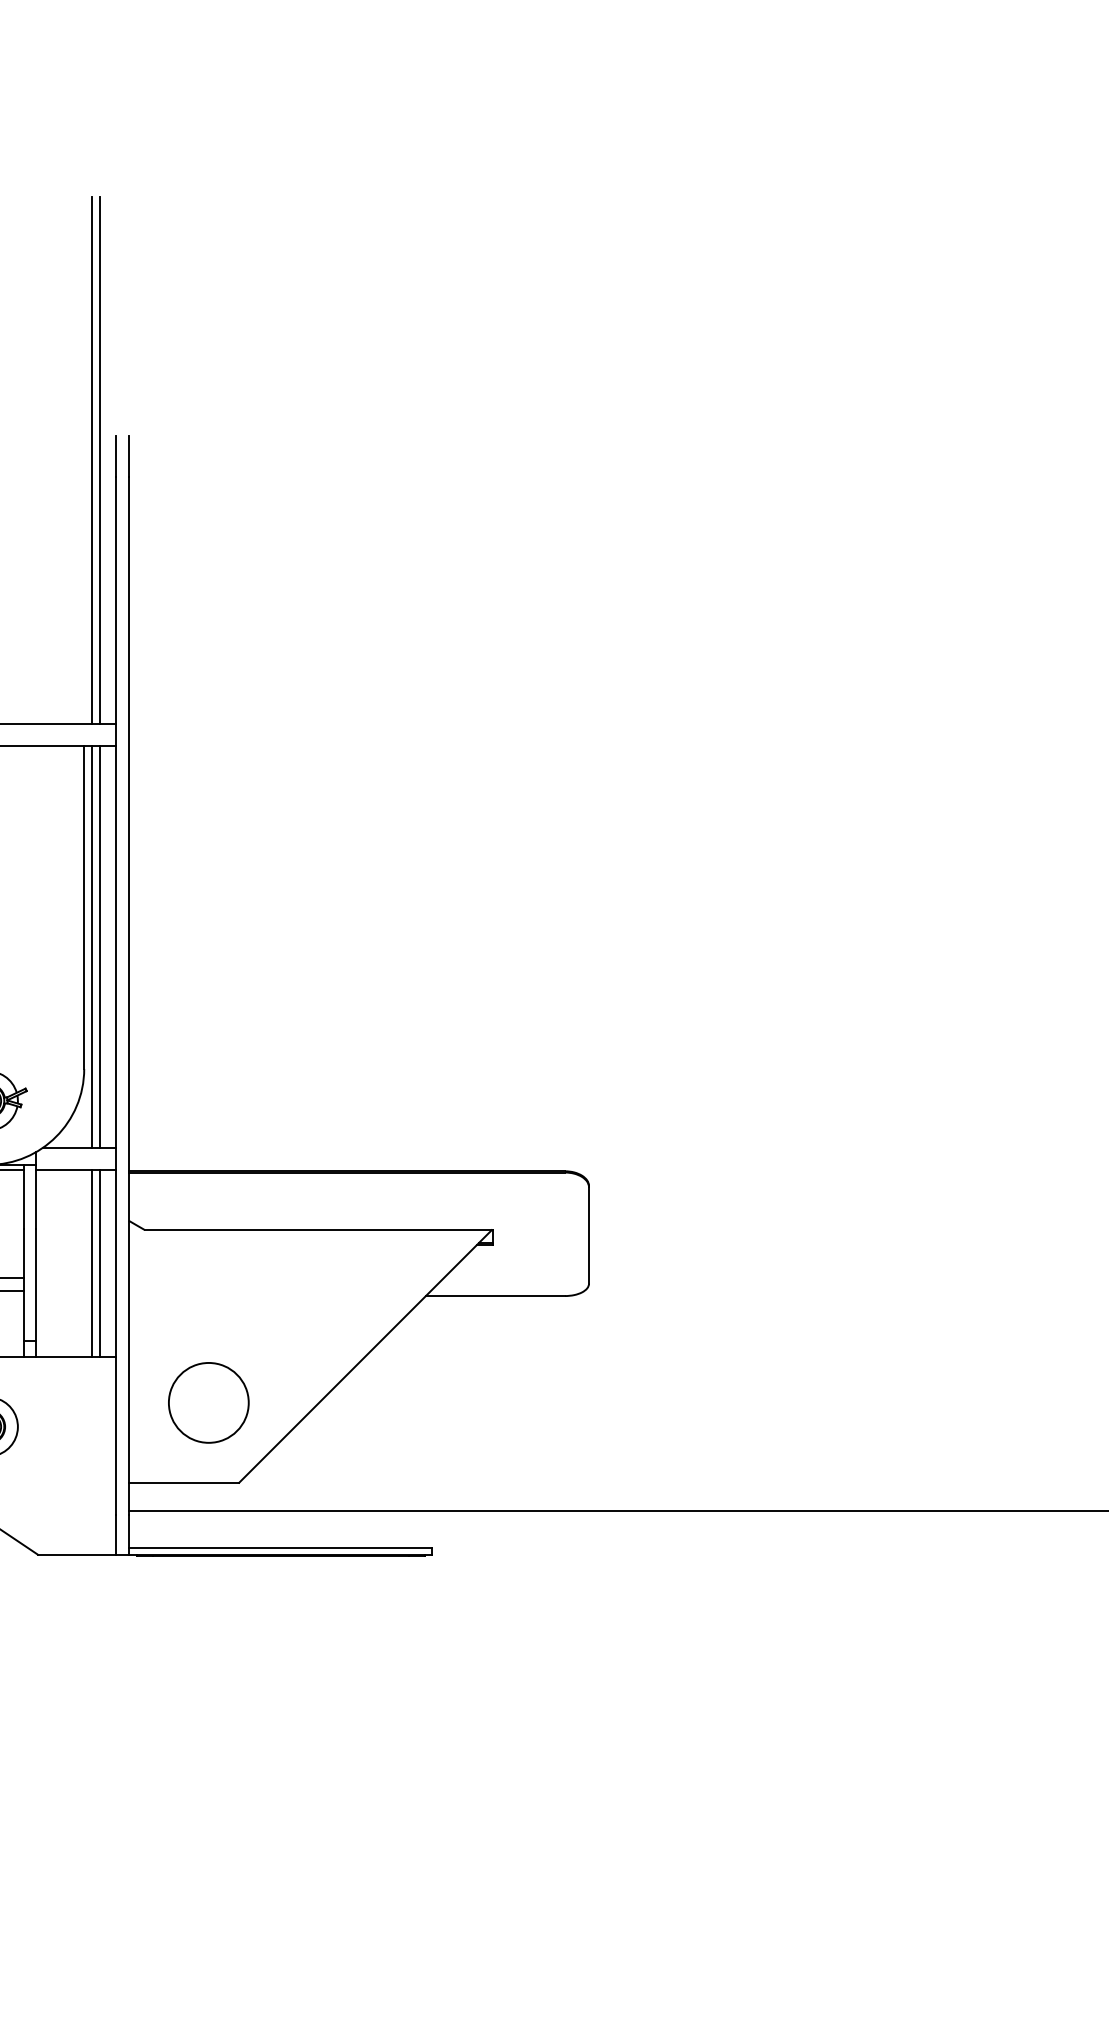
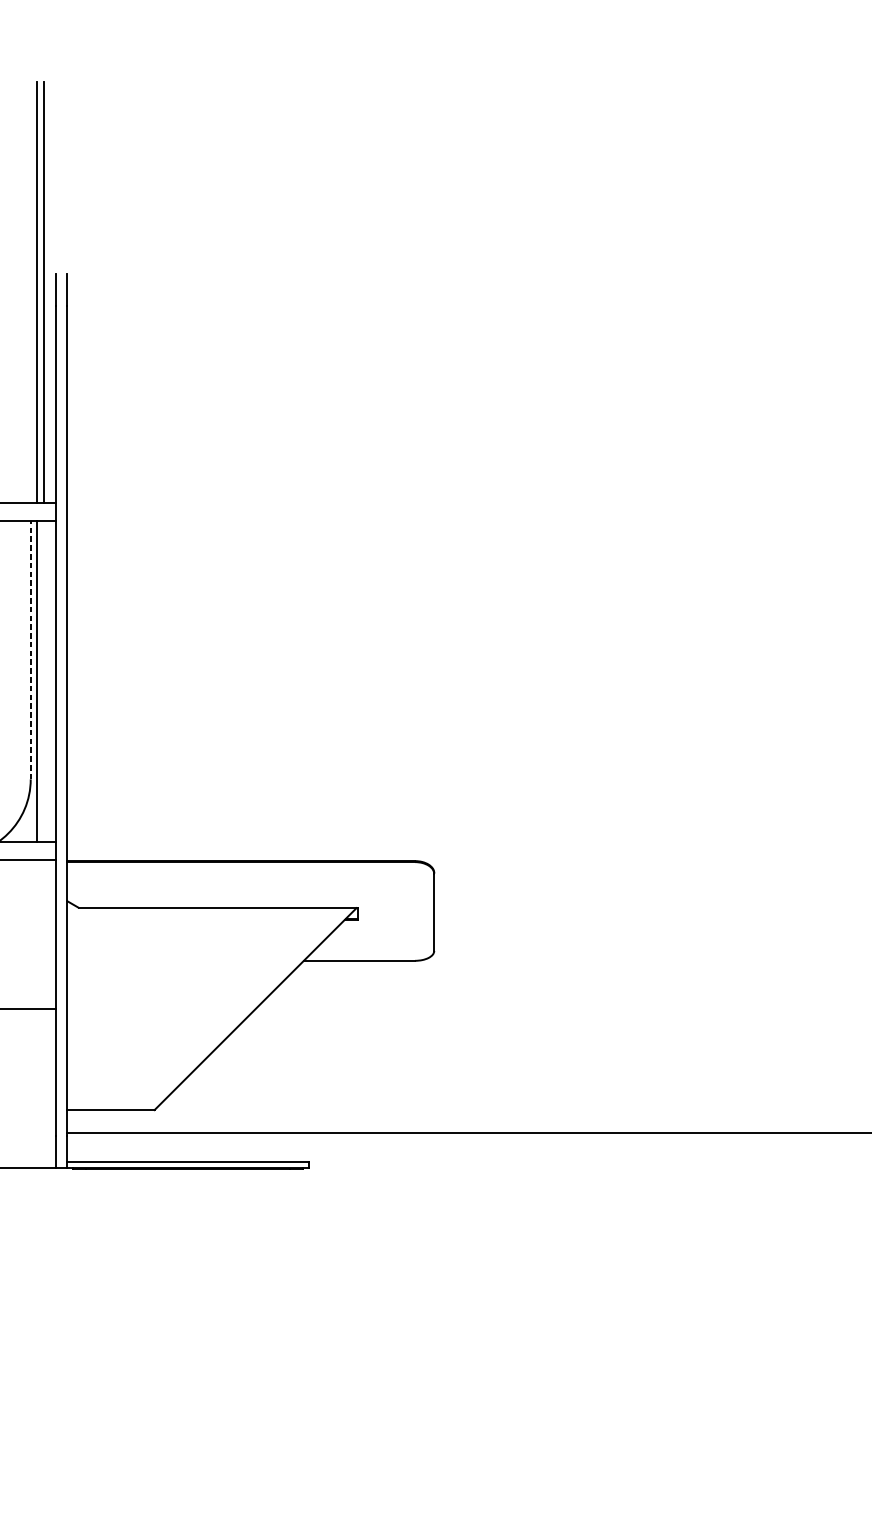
line: (84, 907) -> (30, 650), solid -> dashed
line: (100, 946) -> (43, 681), removed
line: (92, 1262) -> (37, 934), removed
line: (100, 1262) -> (43, 934), removed
circle: (208, 1402) -> (130, 1045), removed

